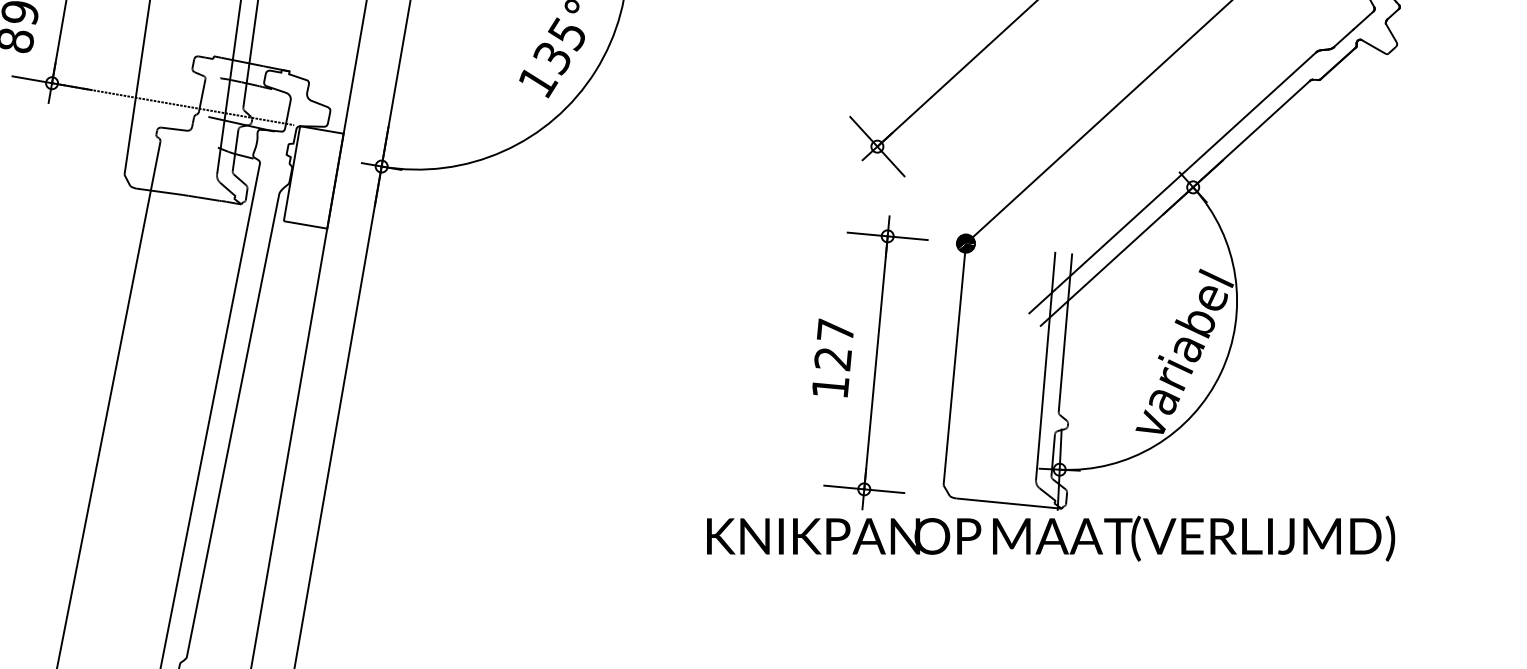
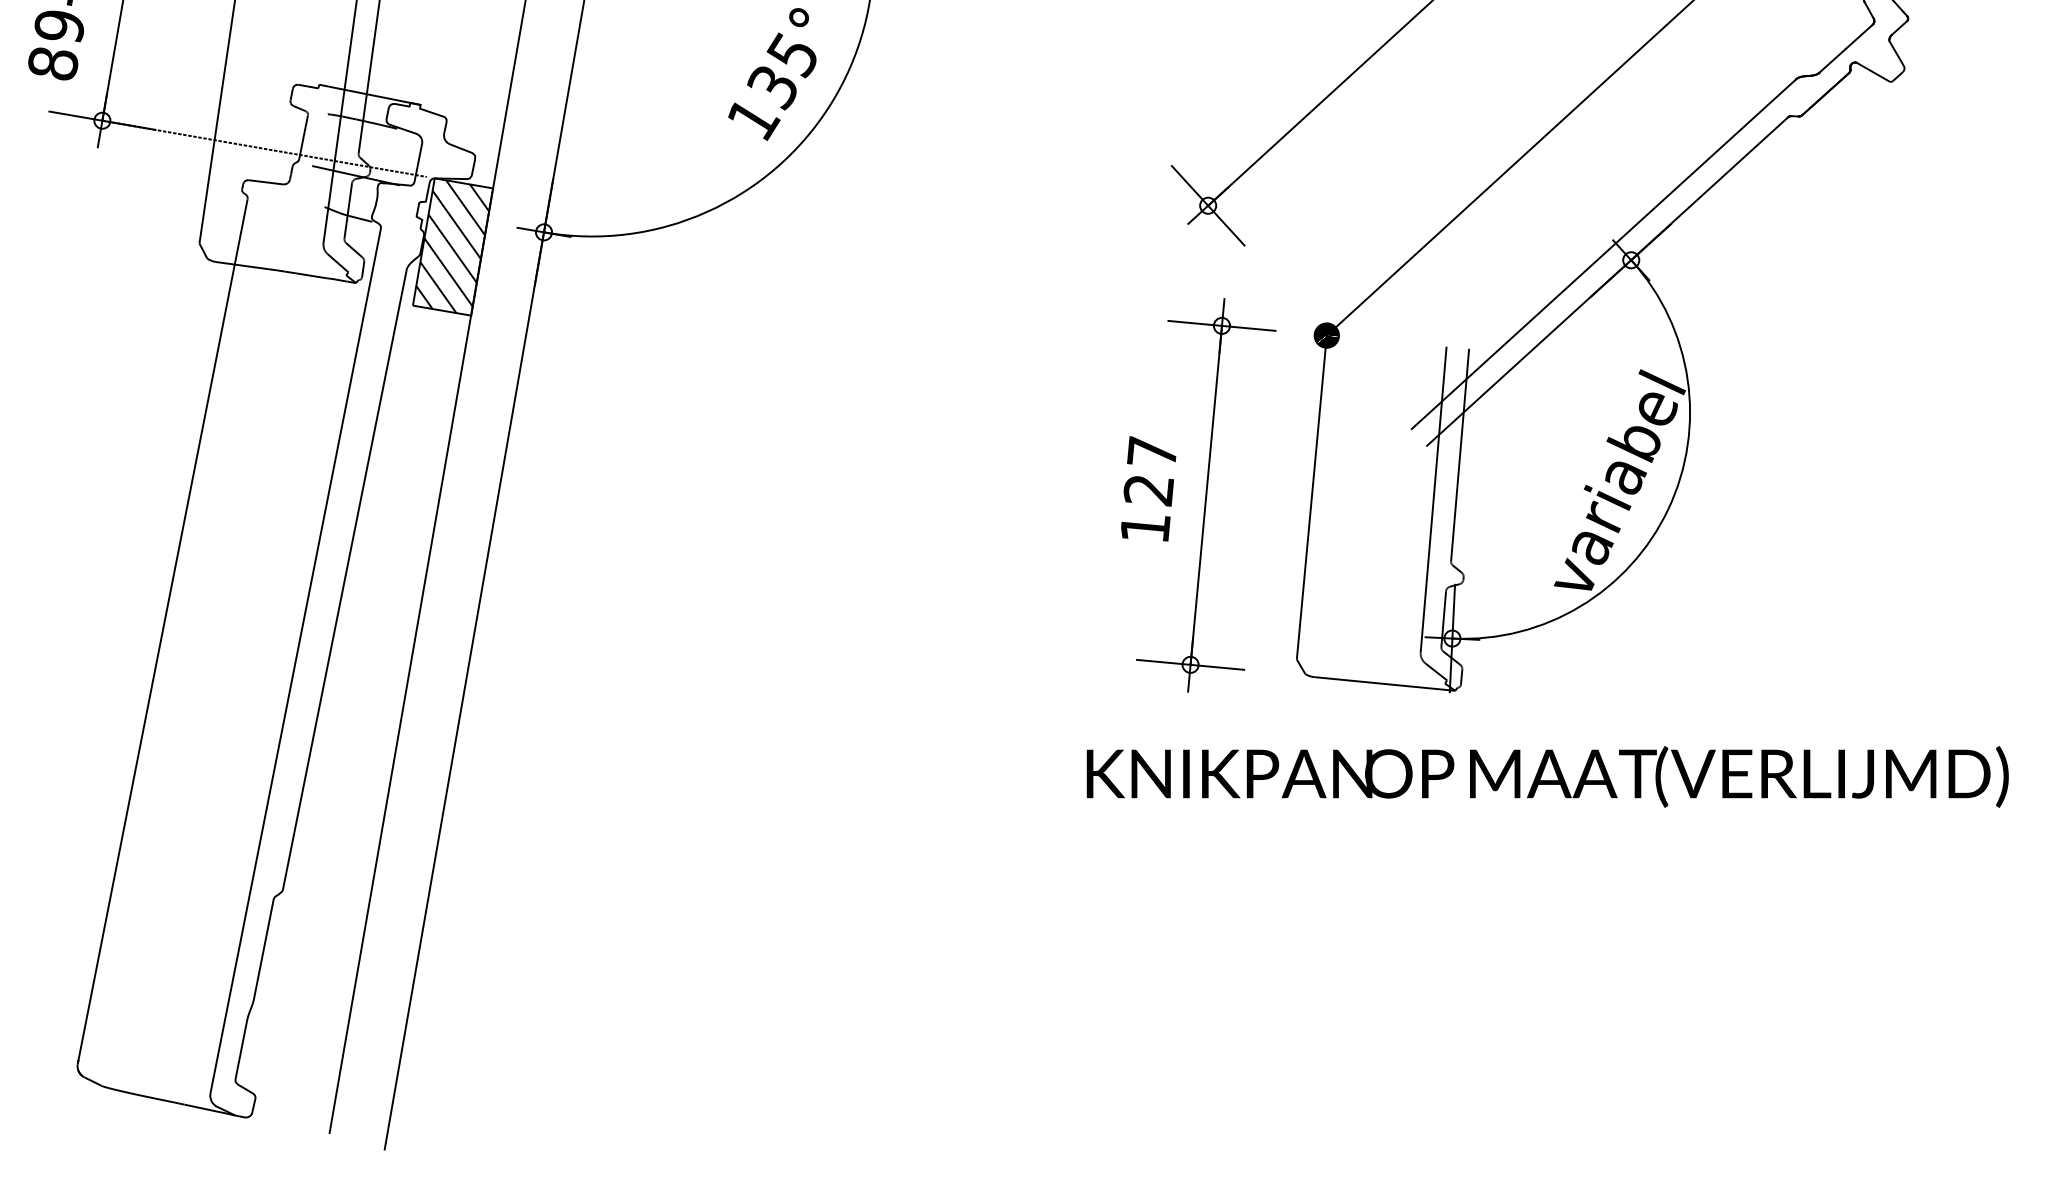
hatch: (313, 177) -> (452, 246), added
text: (1050, 538) -> (1547, 776), moved

